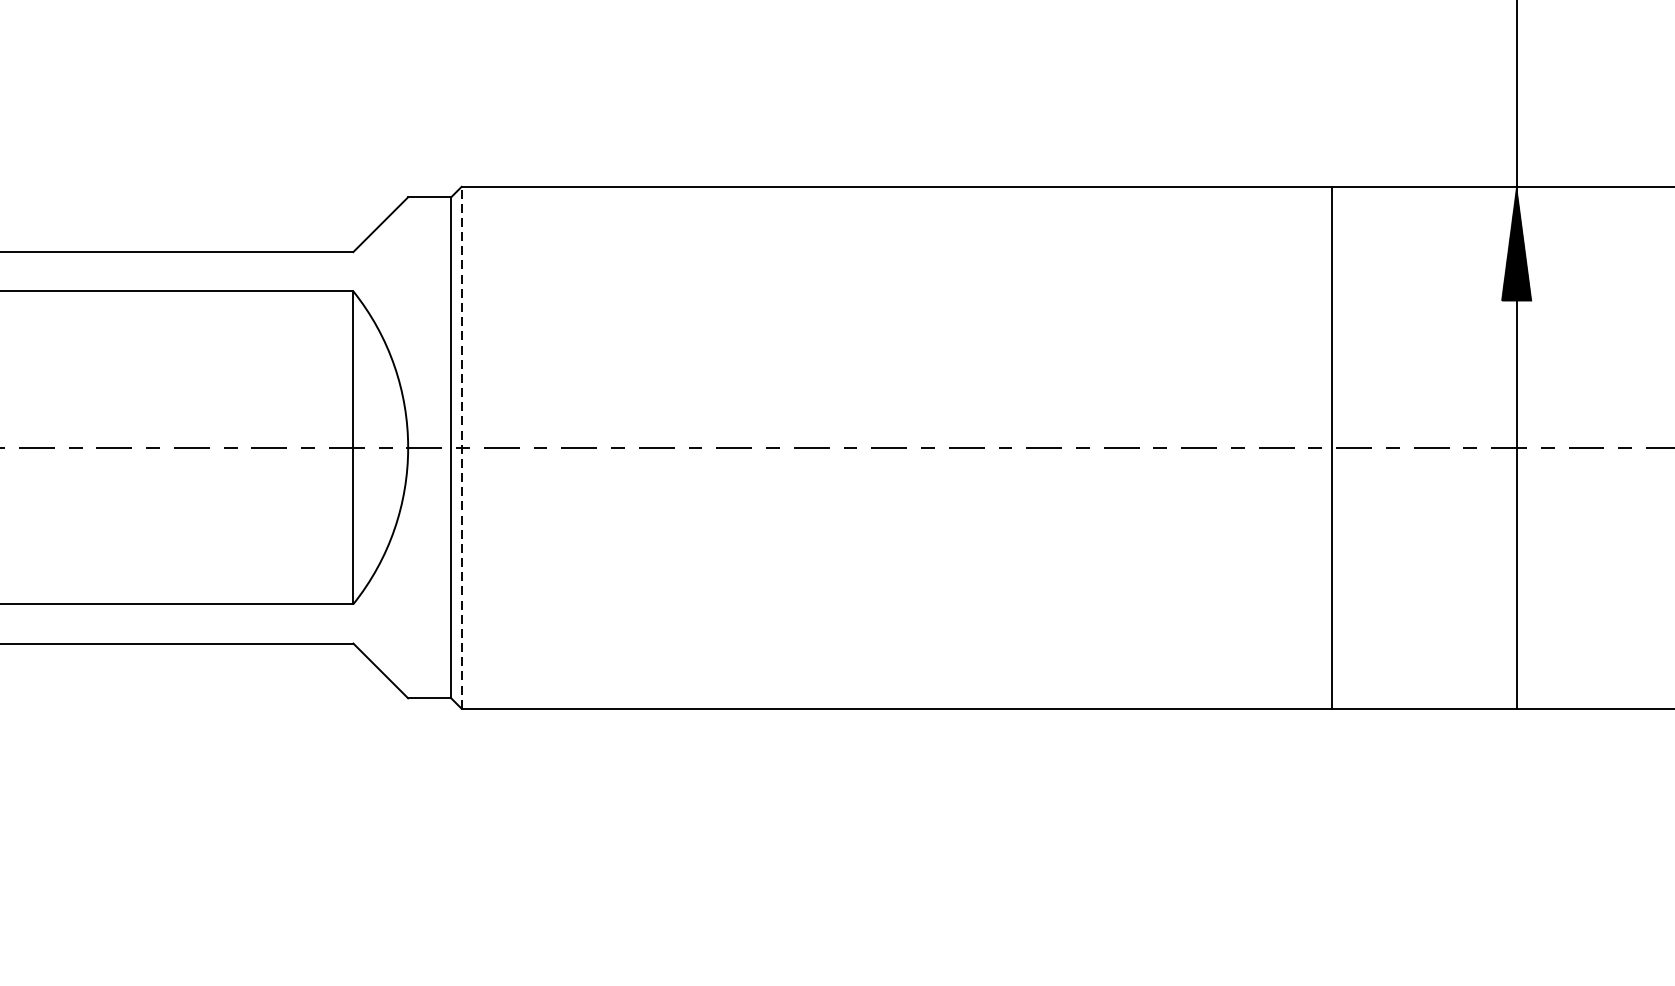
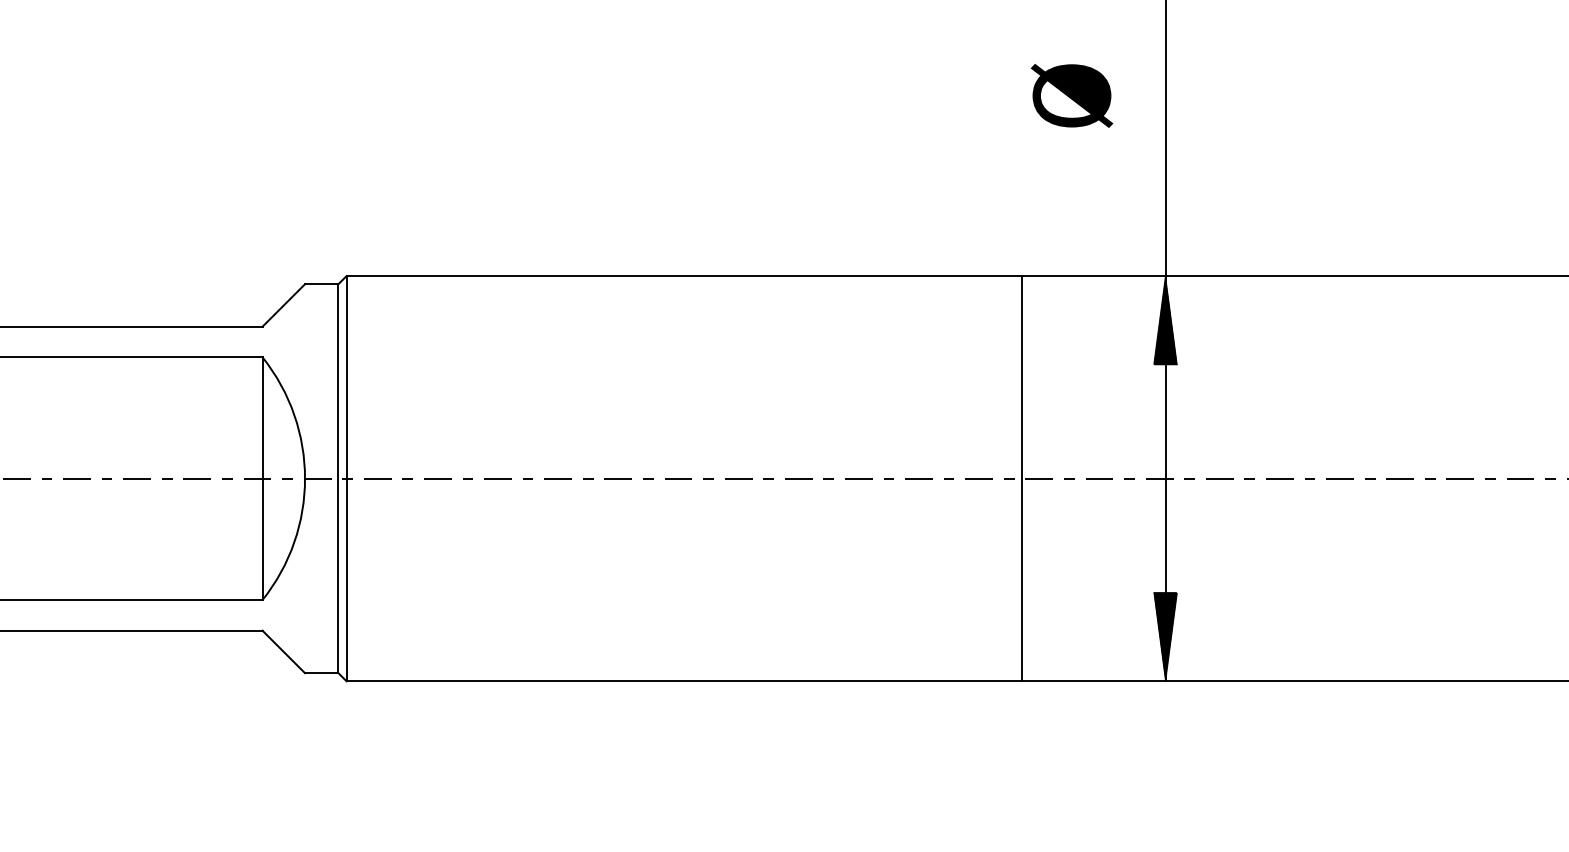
line: (461, 447) -> (346, 478), dashed -> solid
hatch: (1516, 651) -> (1165, 636), added

